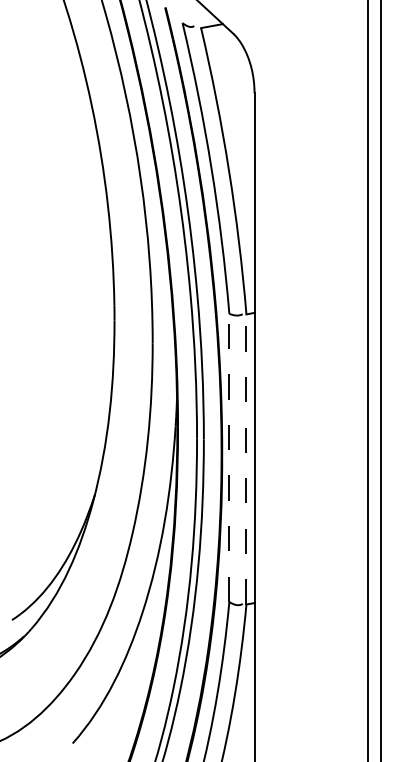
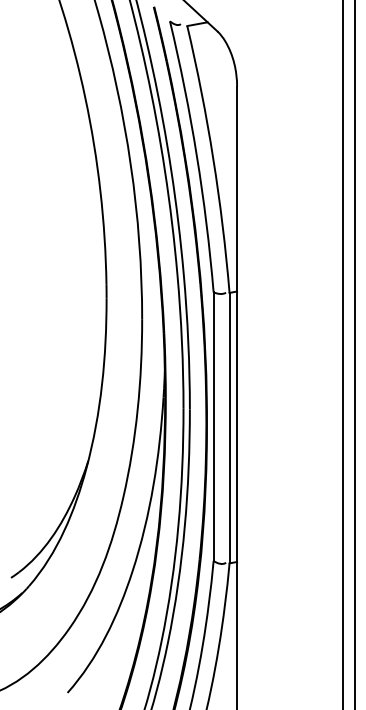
line: (229, 457) -> (213, 426), dashed -> solid
line: (246, 458) -> (229, 427), dashed -> solid

